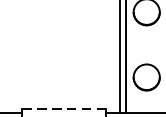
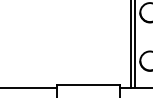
line: (63, 108) -> (88, 84), dashed -> solid

